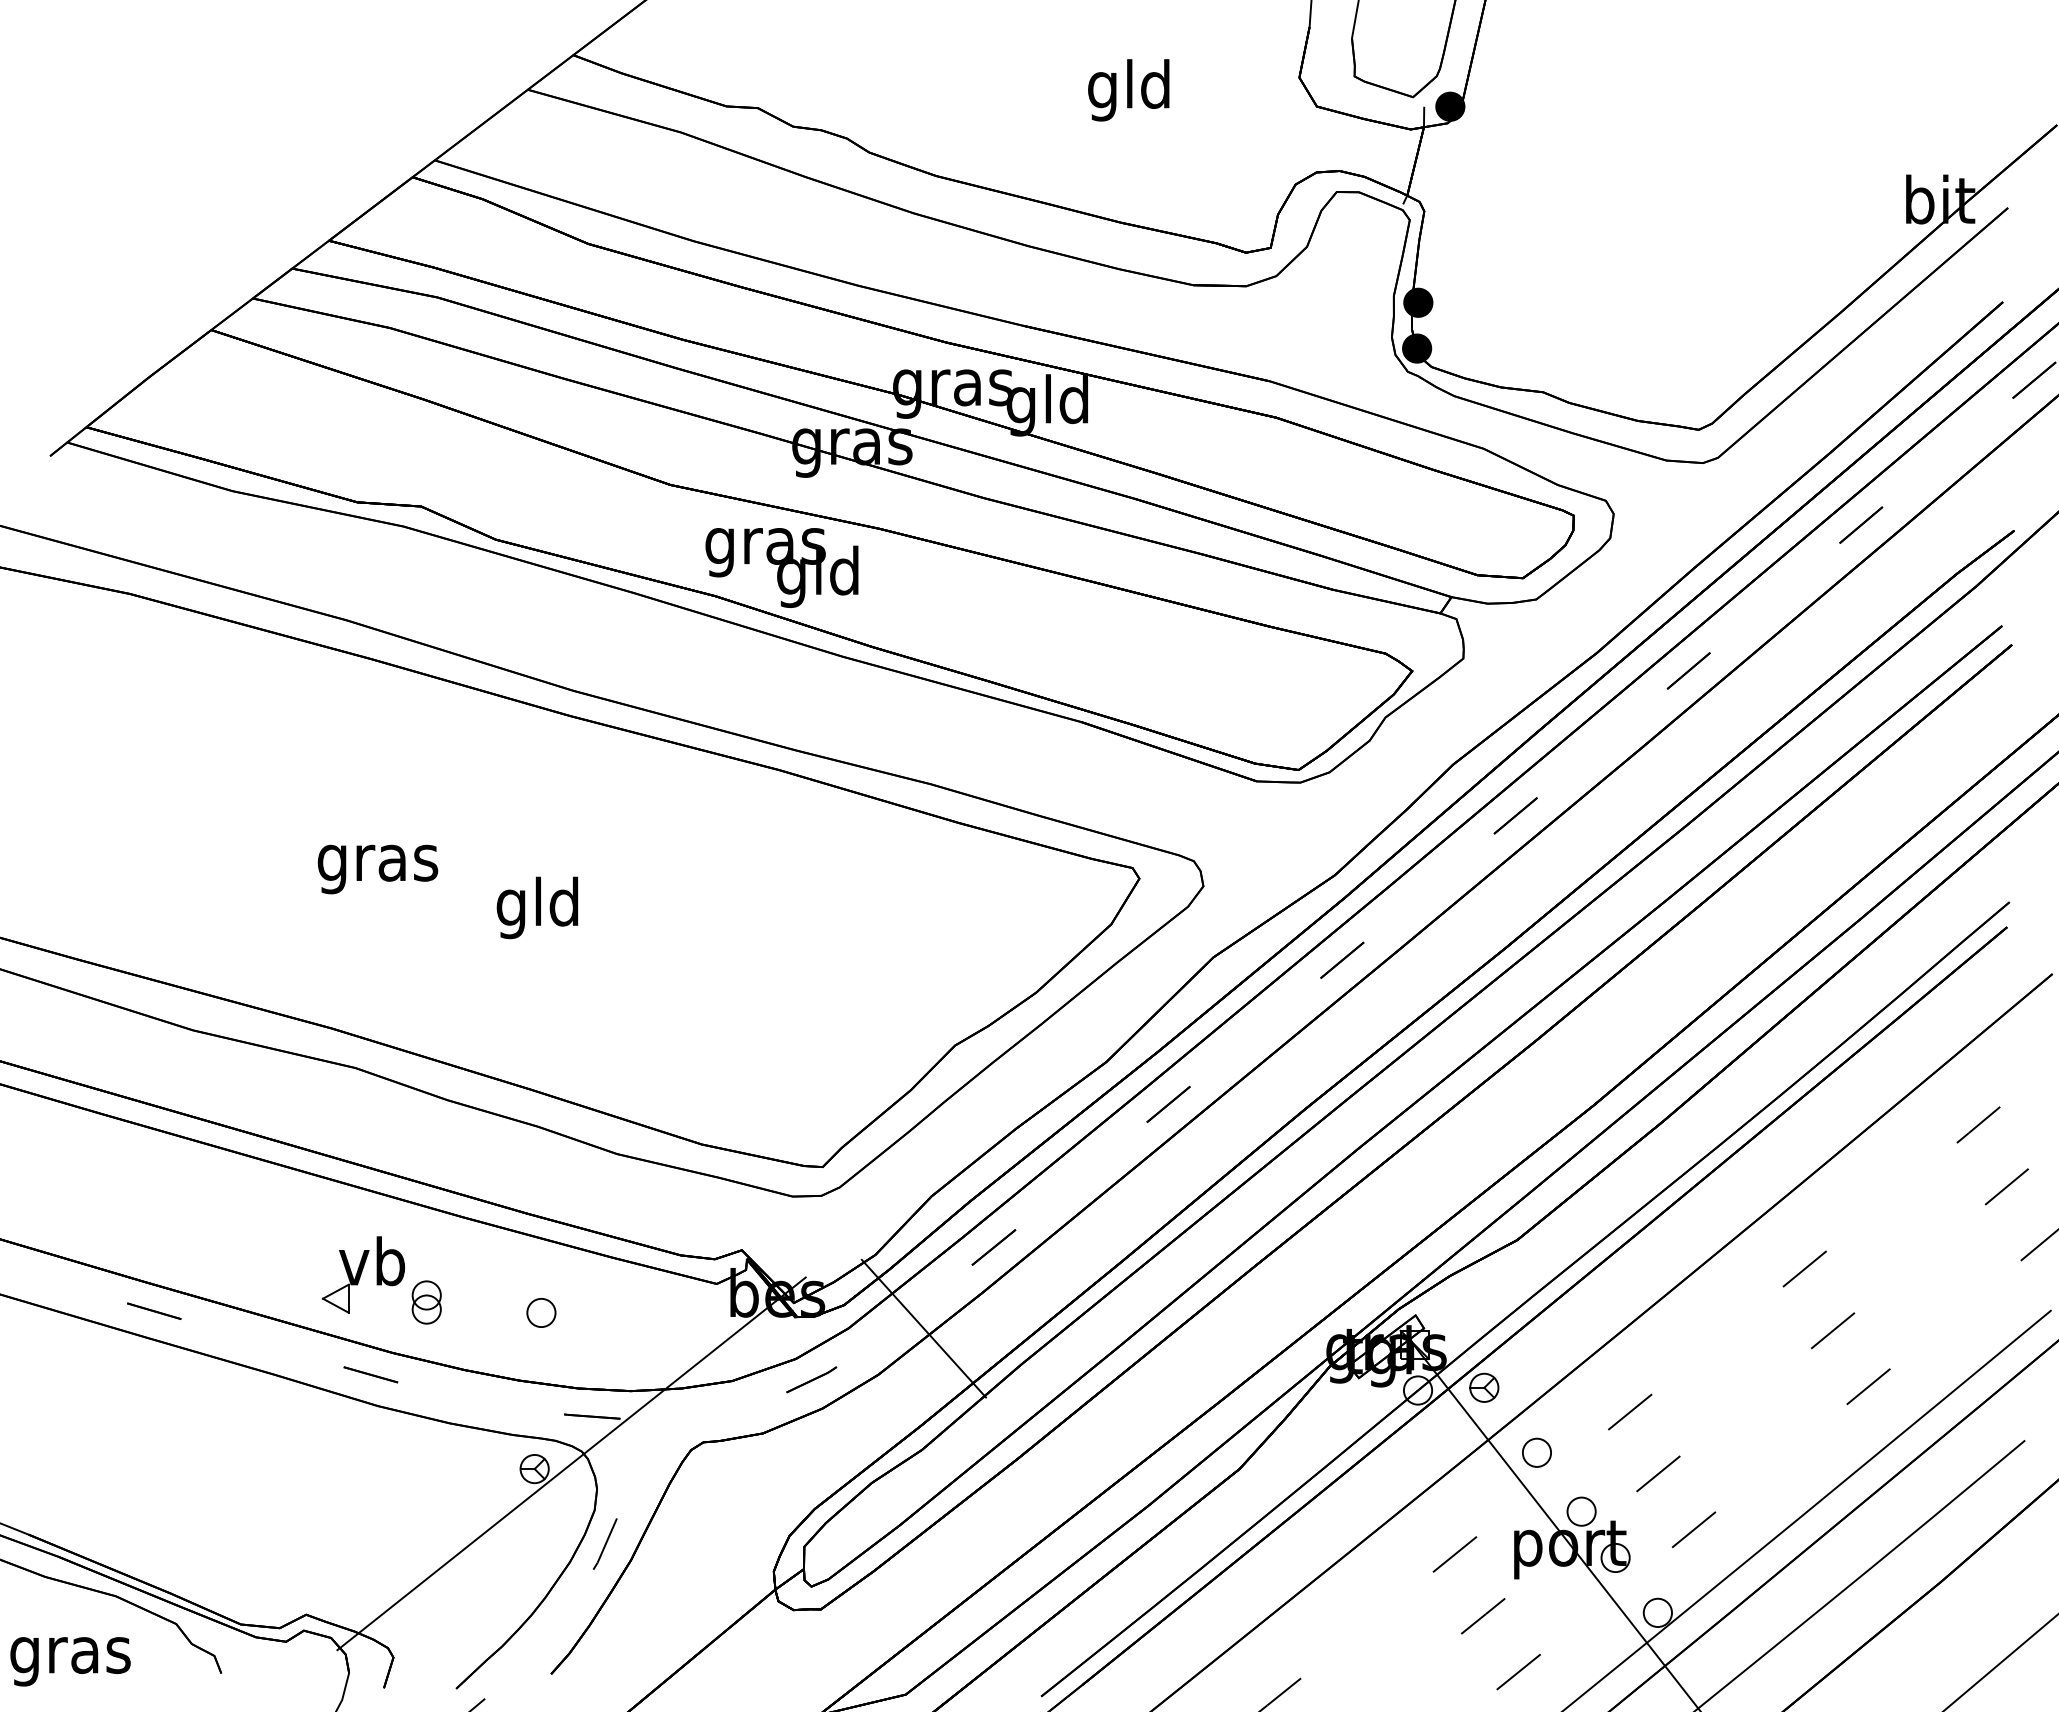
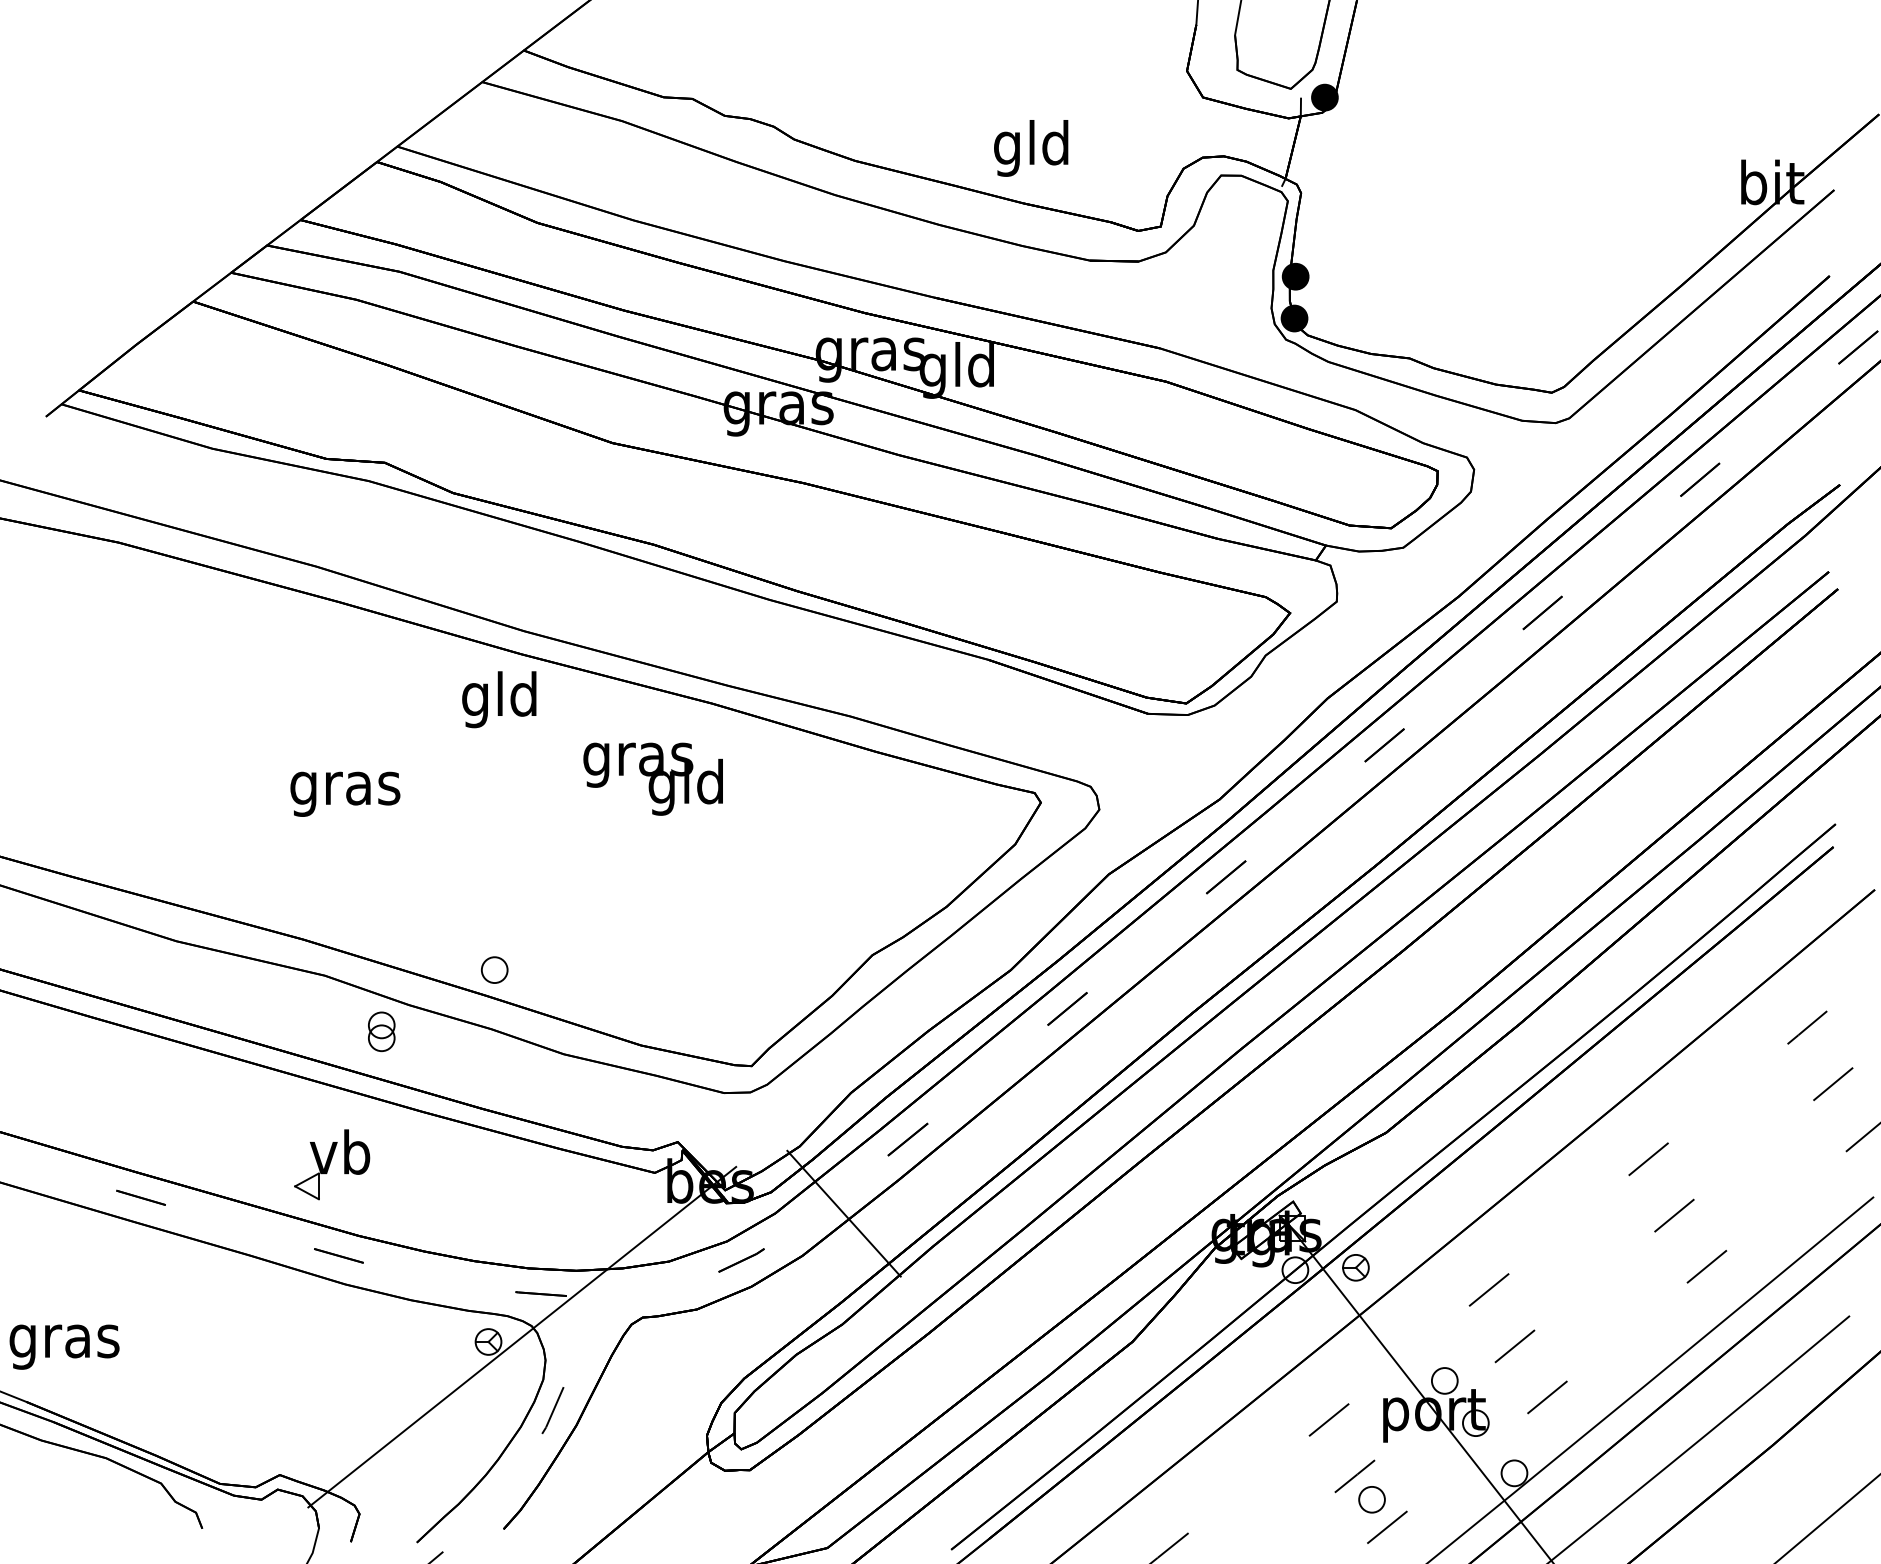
text: (1128, 90) -> (1030, 148), moved
text: (781, 567) -> (652, 778), moved
text: (537, 907) -> (499, 699), moved
part: (426, 1302) -> (381, 1031), moved
part: (541, 1312) -> (494, 969), moved
part: (1536, 1452) -> (1371, 1499), moved
text: (70, 1661) -> (64, 1346), moved

